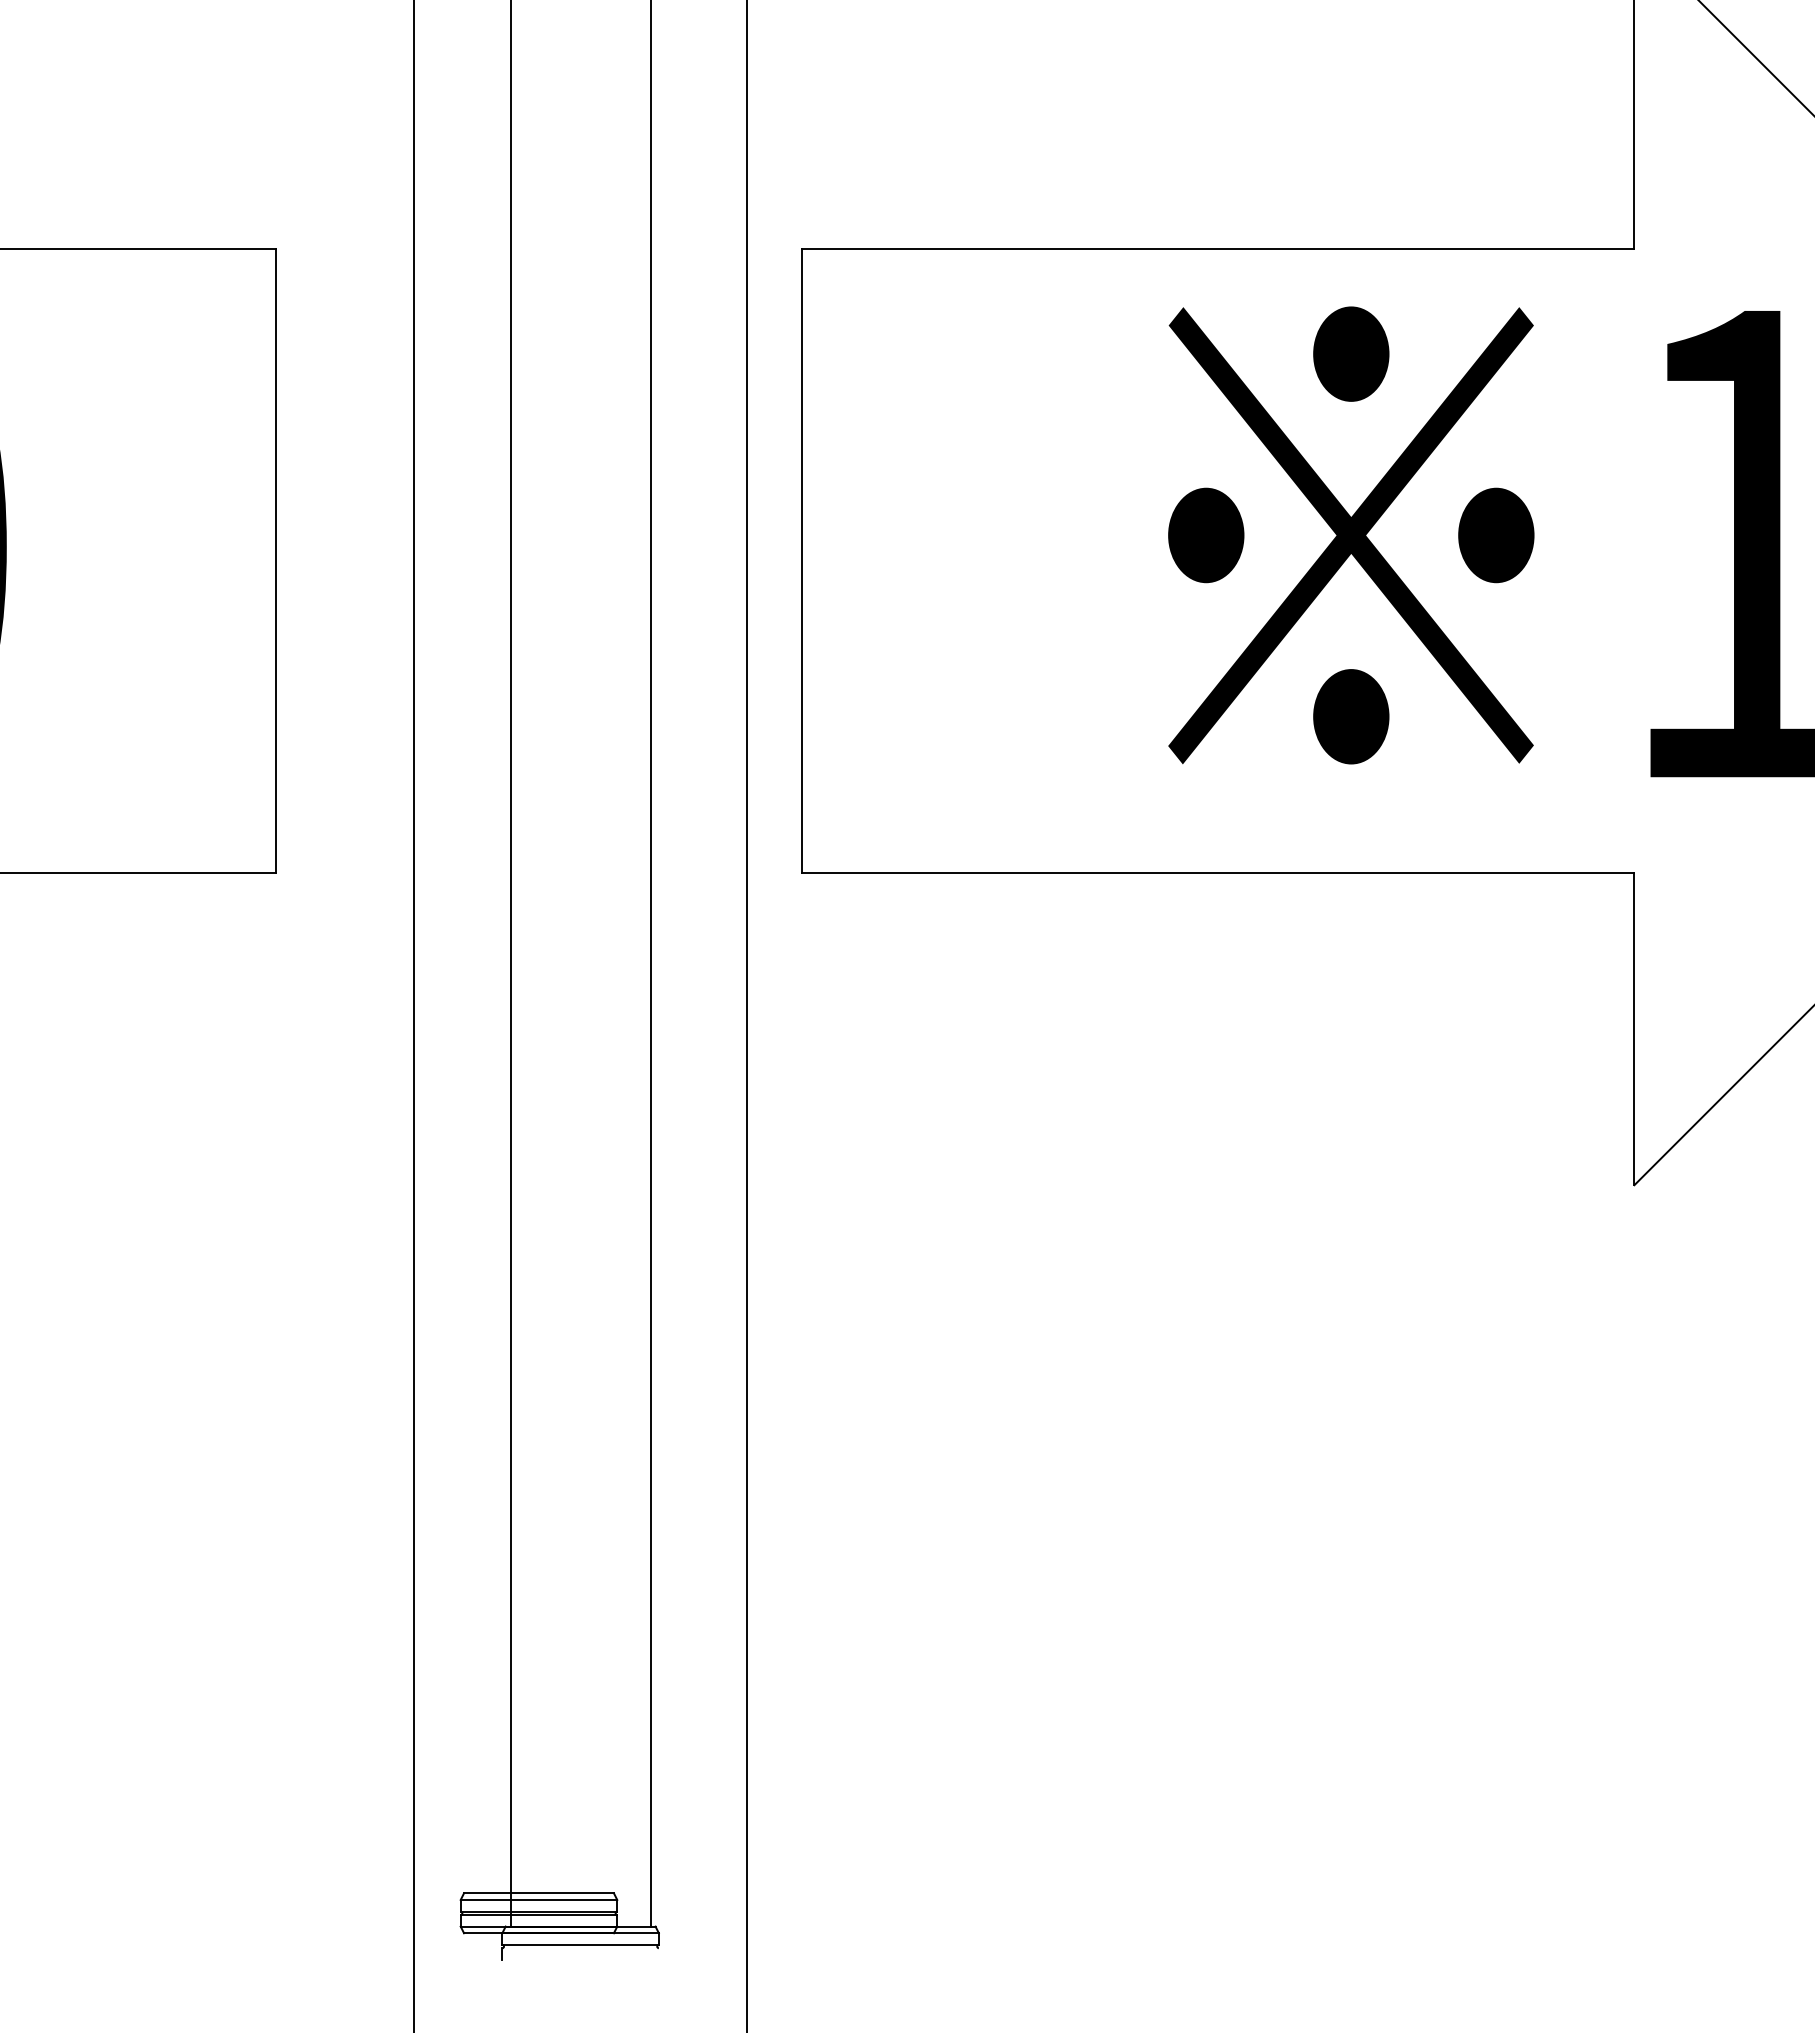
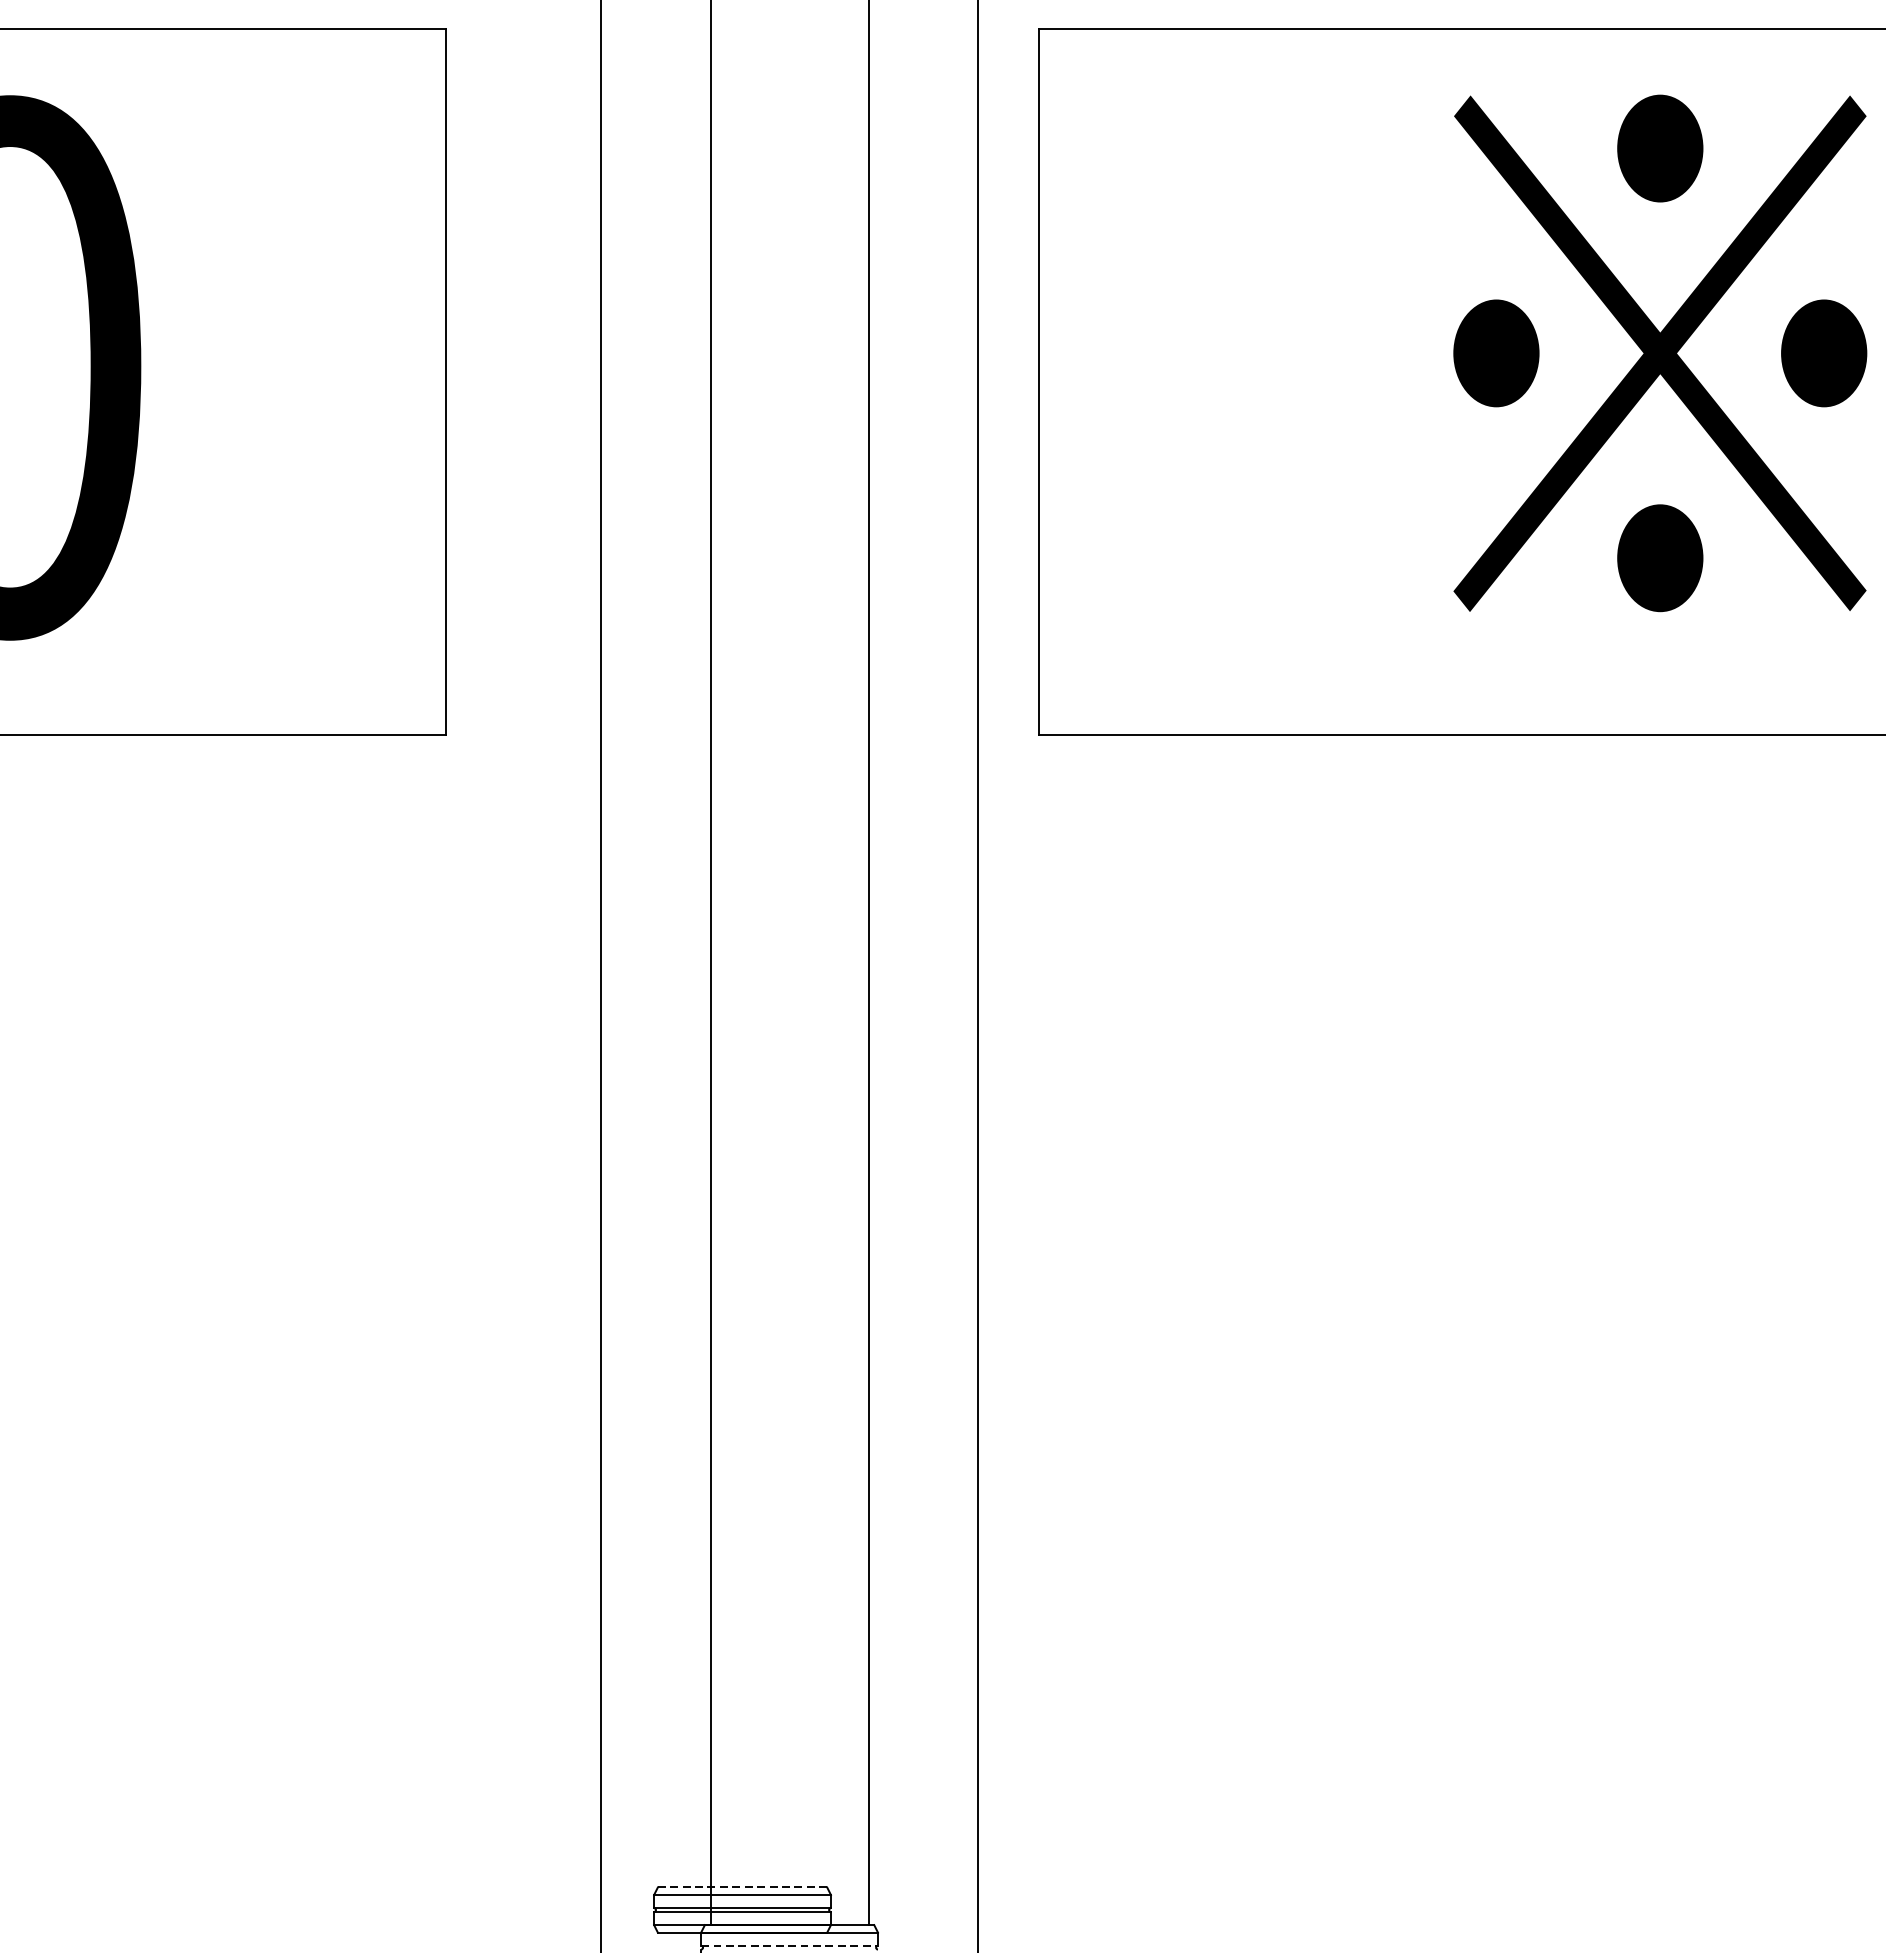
line: (538, 1893) -> (741, 1887), solid -> dashed
line: (581, 1944) -> (790, 1945), solid -> dashed

